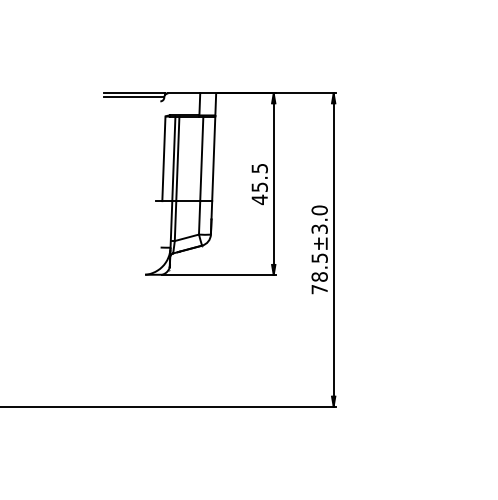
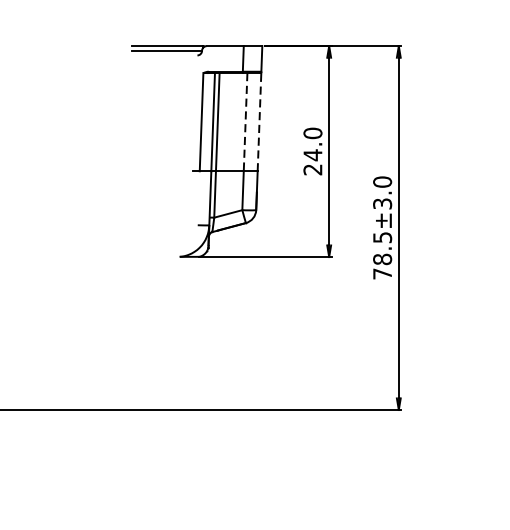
line: (213, 158) -> (259, 121), solid -> dashed
line: (201, 159) -> (245, 122), solid -> dashed
text: (259, 184) -> (312, 151), 45.5 -> 24.0

